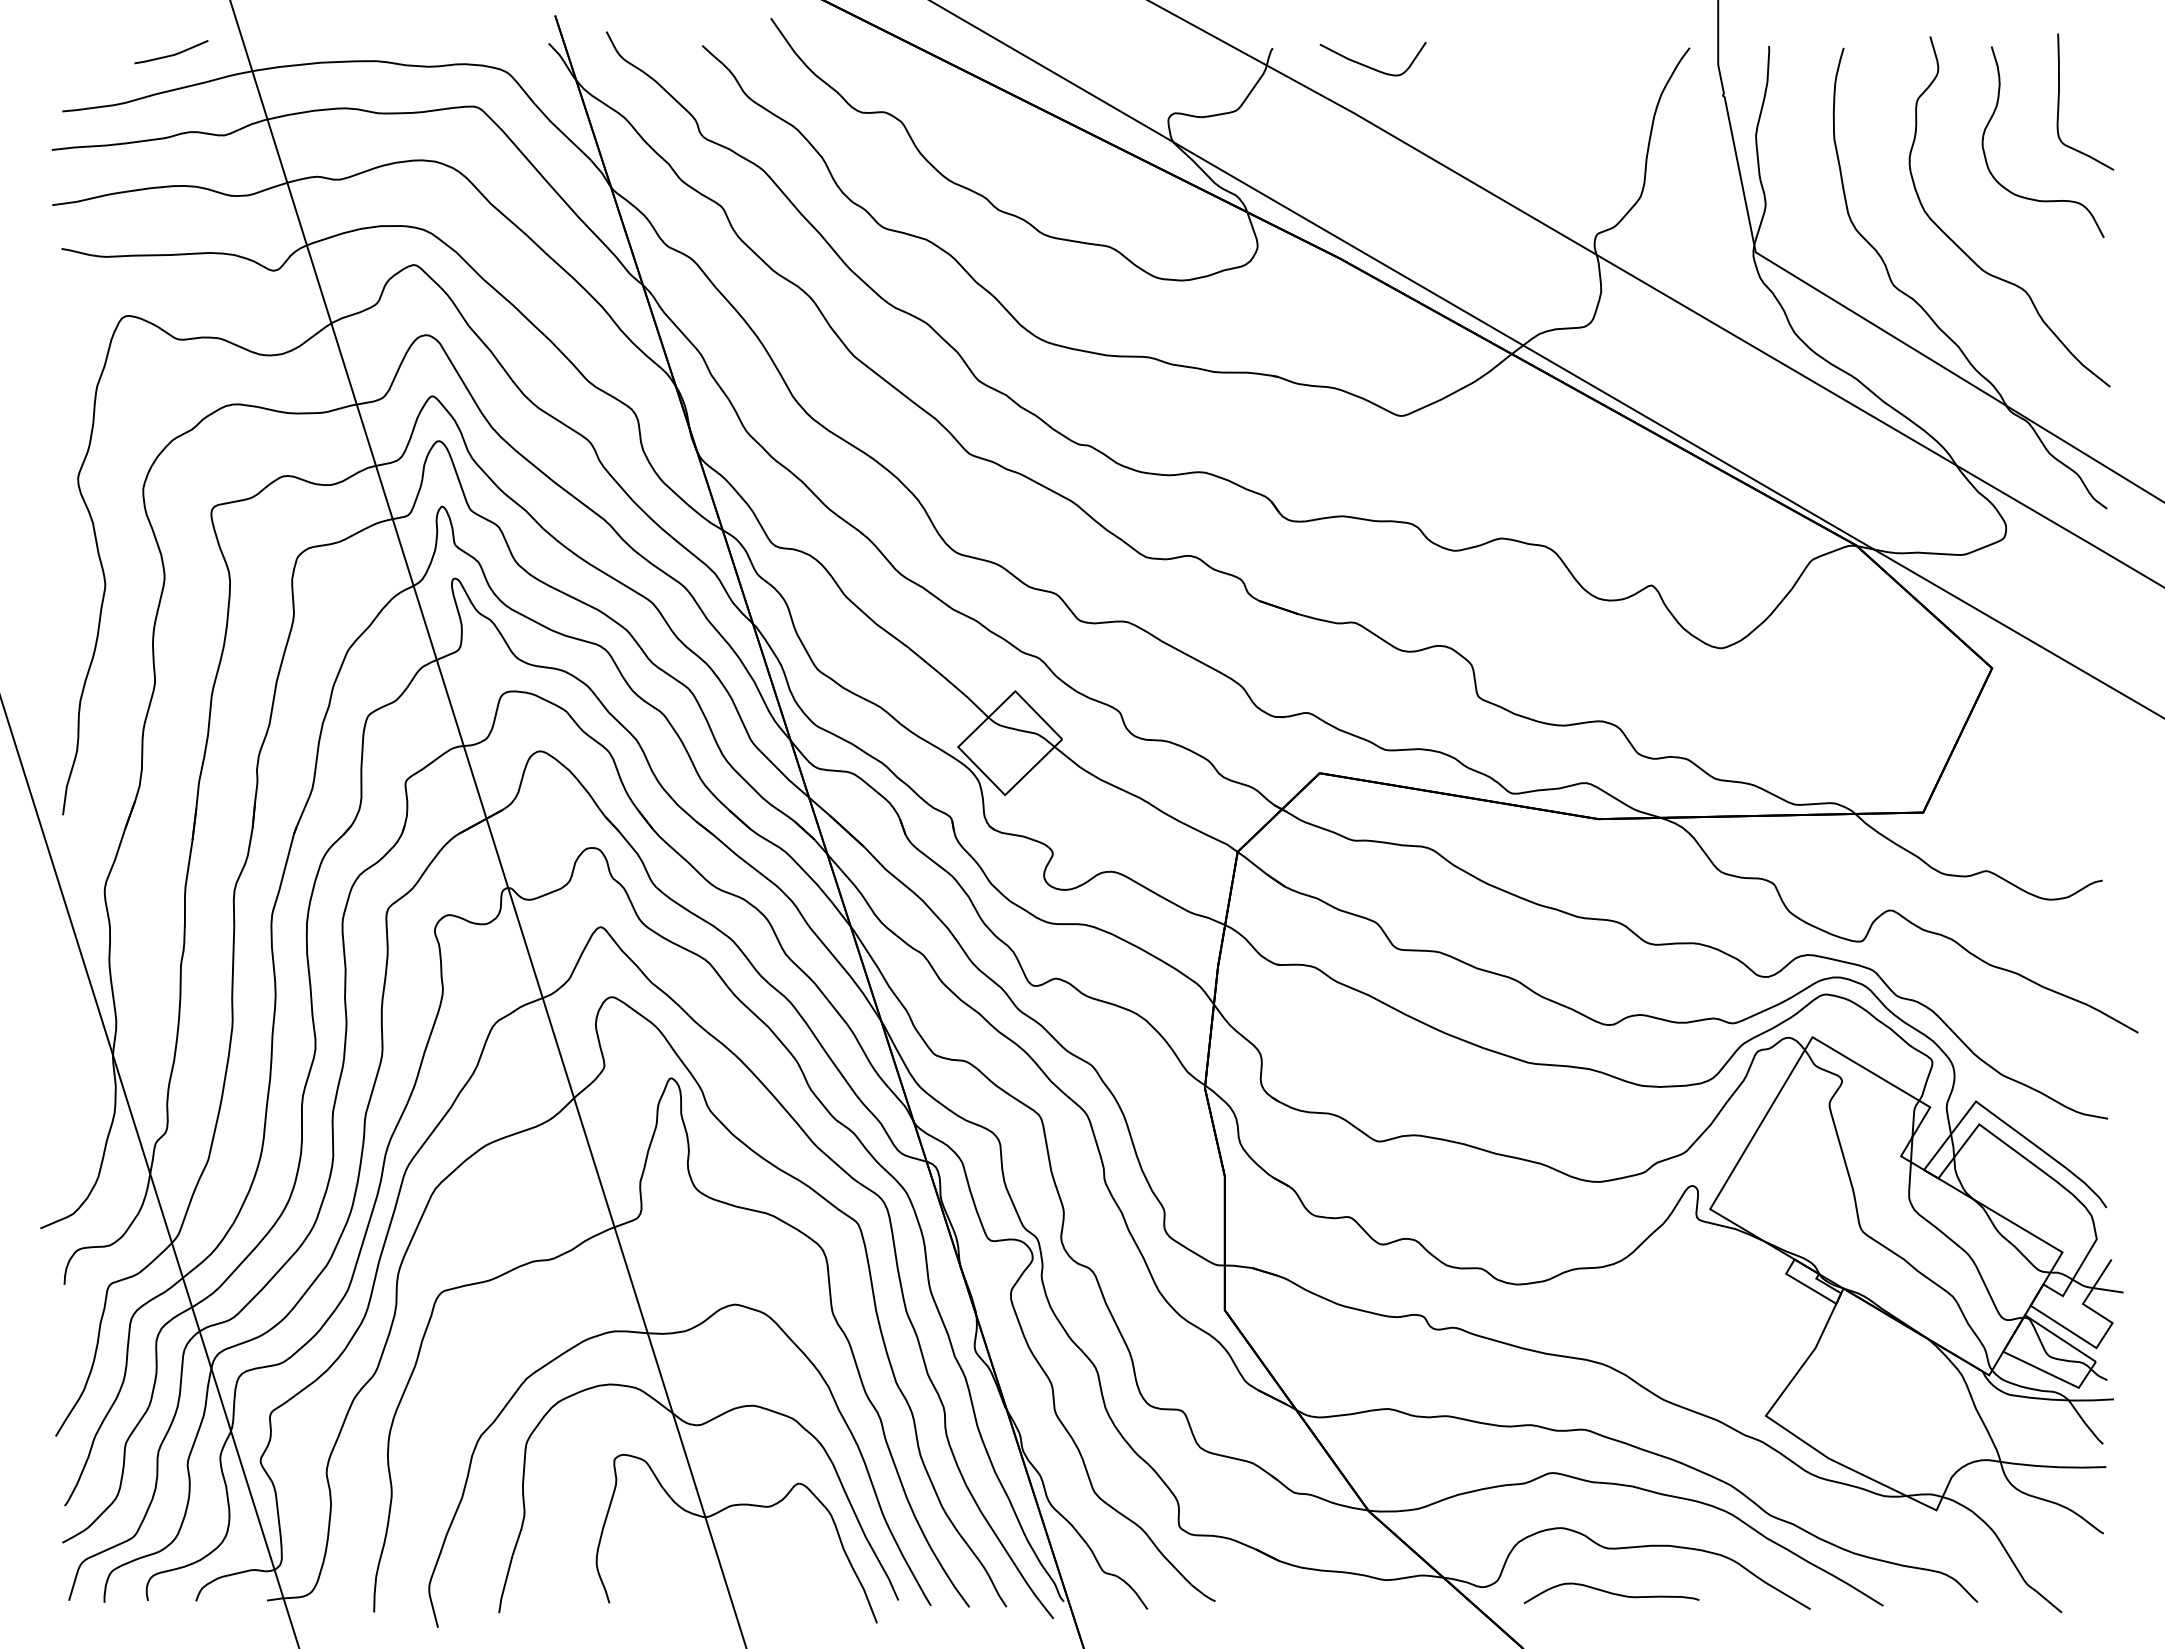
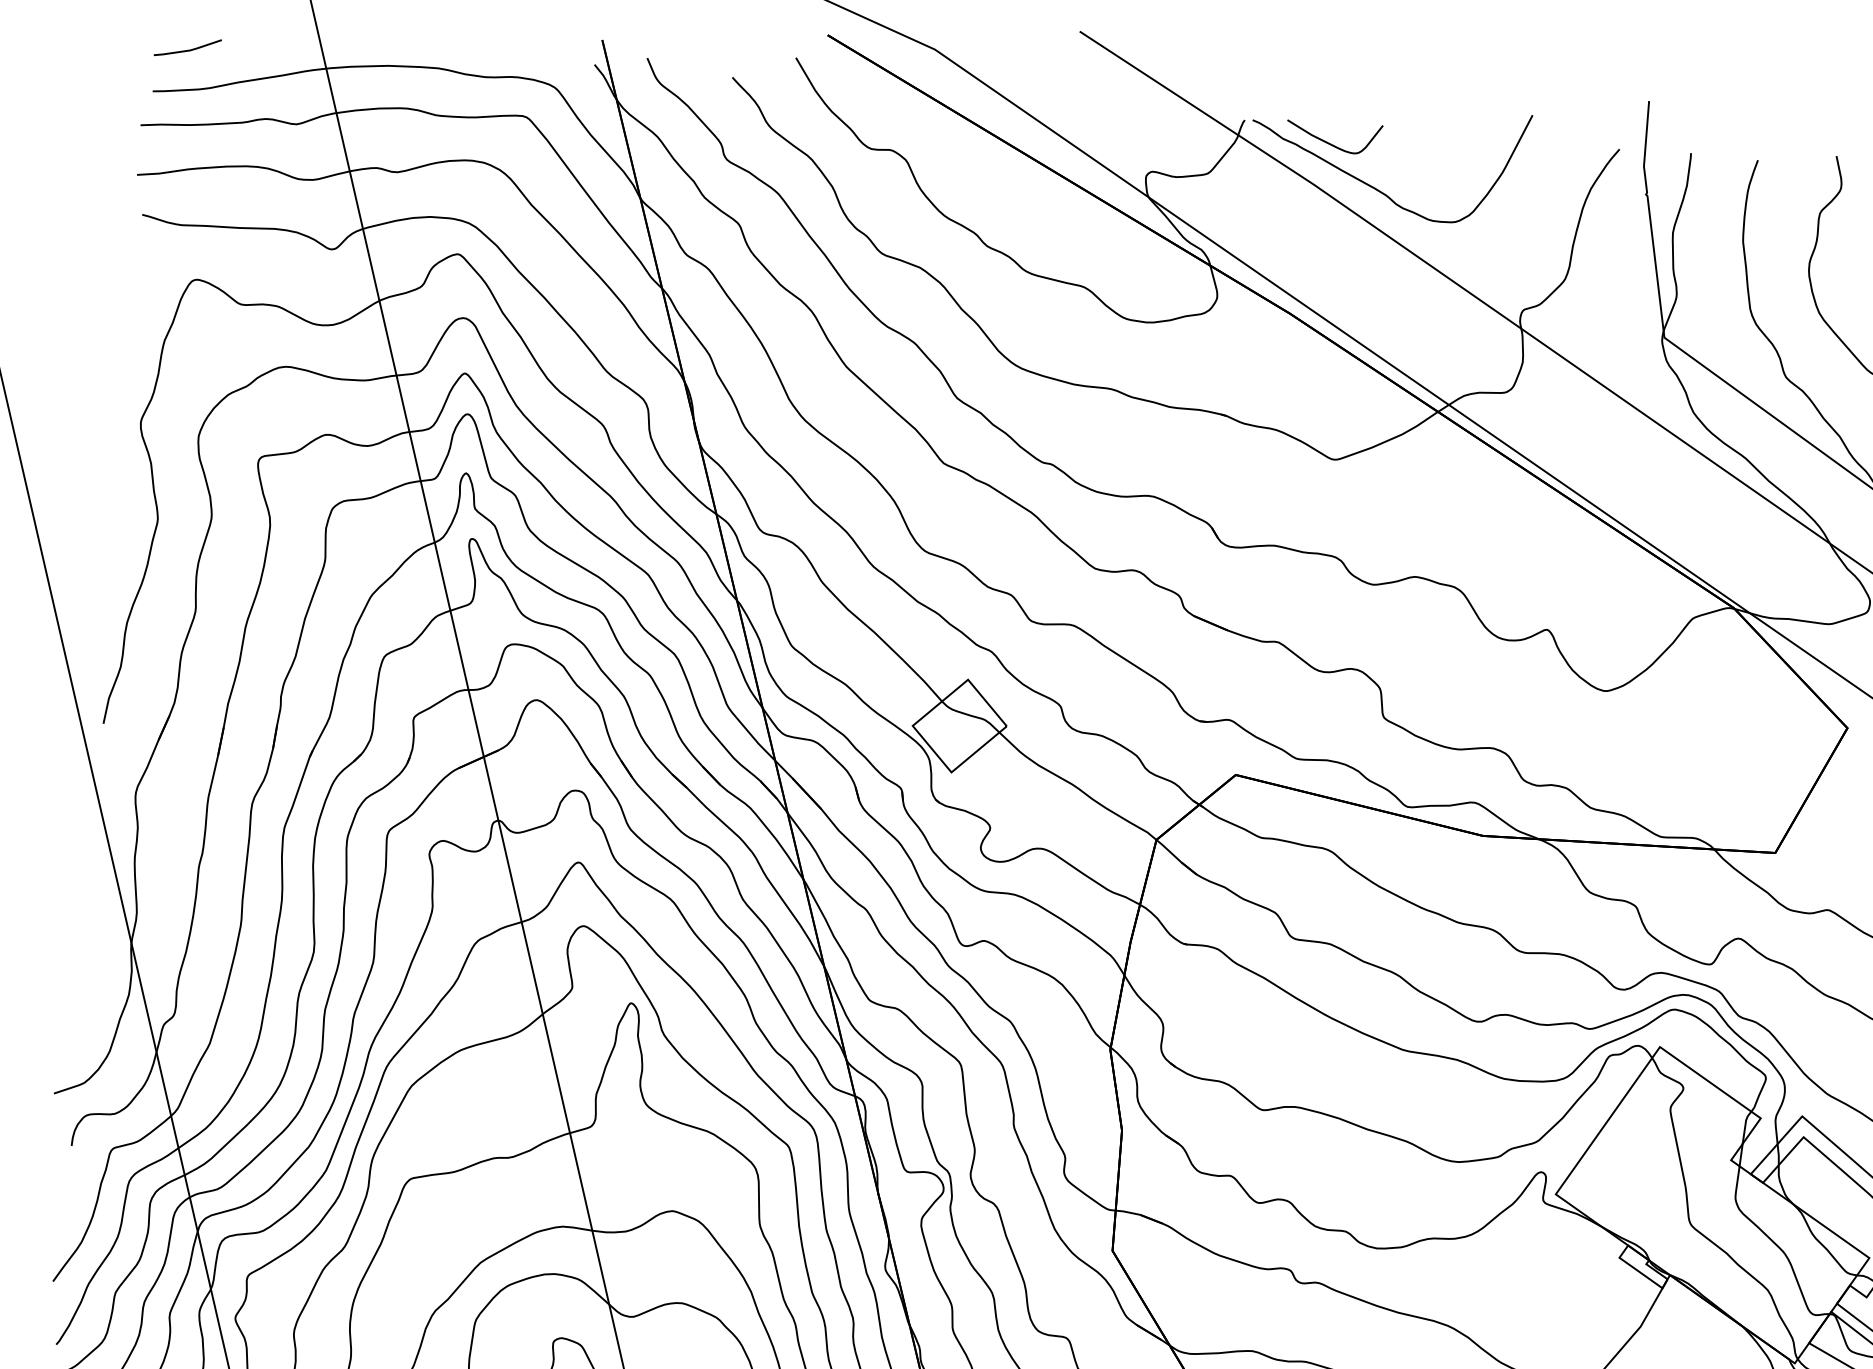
line: (171, 54) -> (187, 49), moved
curve: (1420, 110) -> (1373, 186), added

